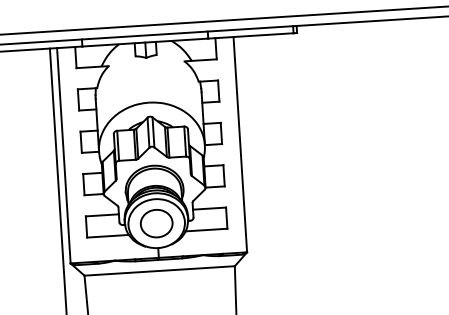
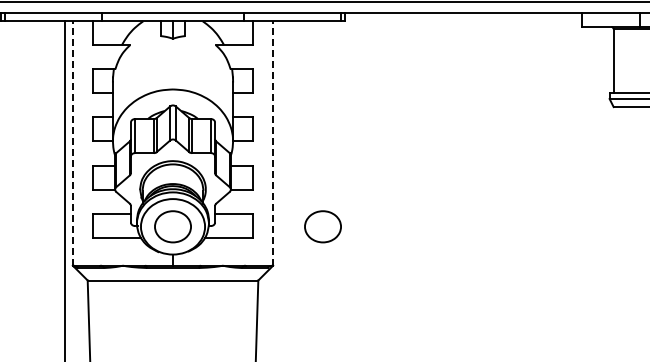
line: (240, 144) -> (273, 143), solid -> dashed
line: (63, 155) -> (72, 143), solid -> dashed
part: (288, 215) -> (322, 226), added

